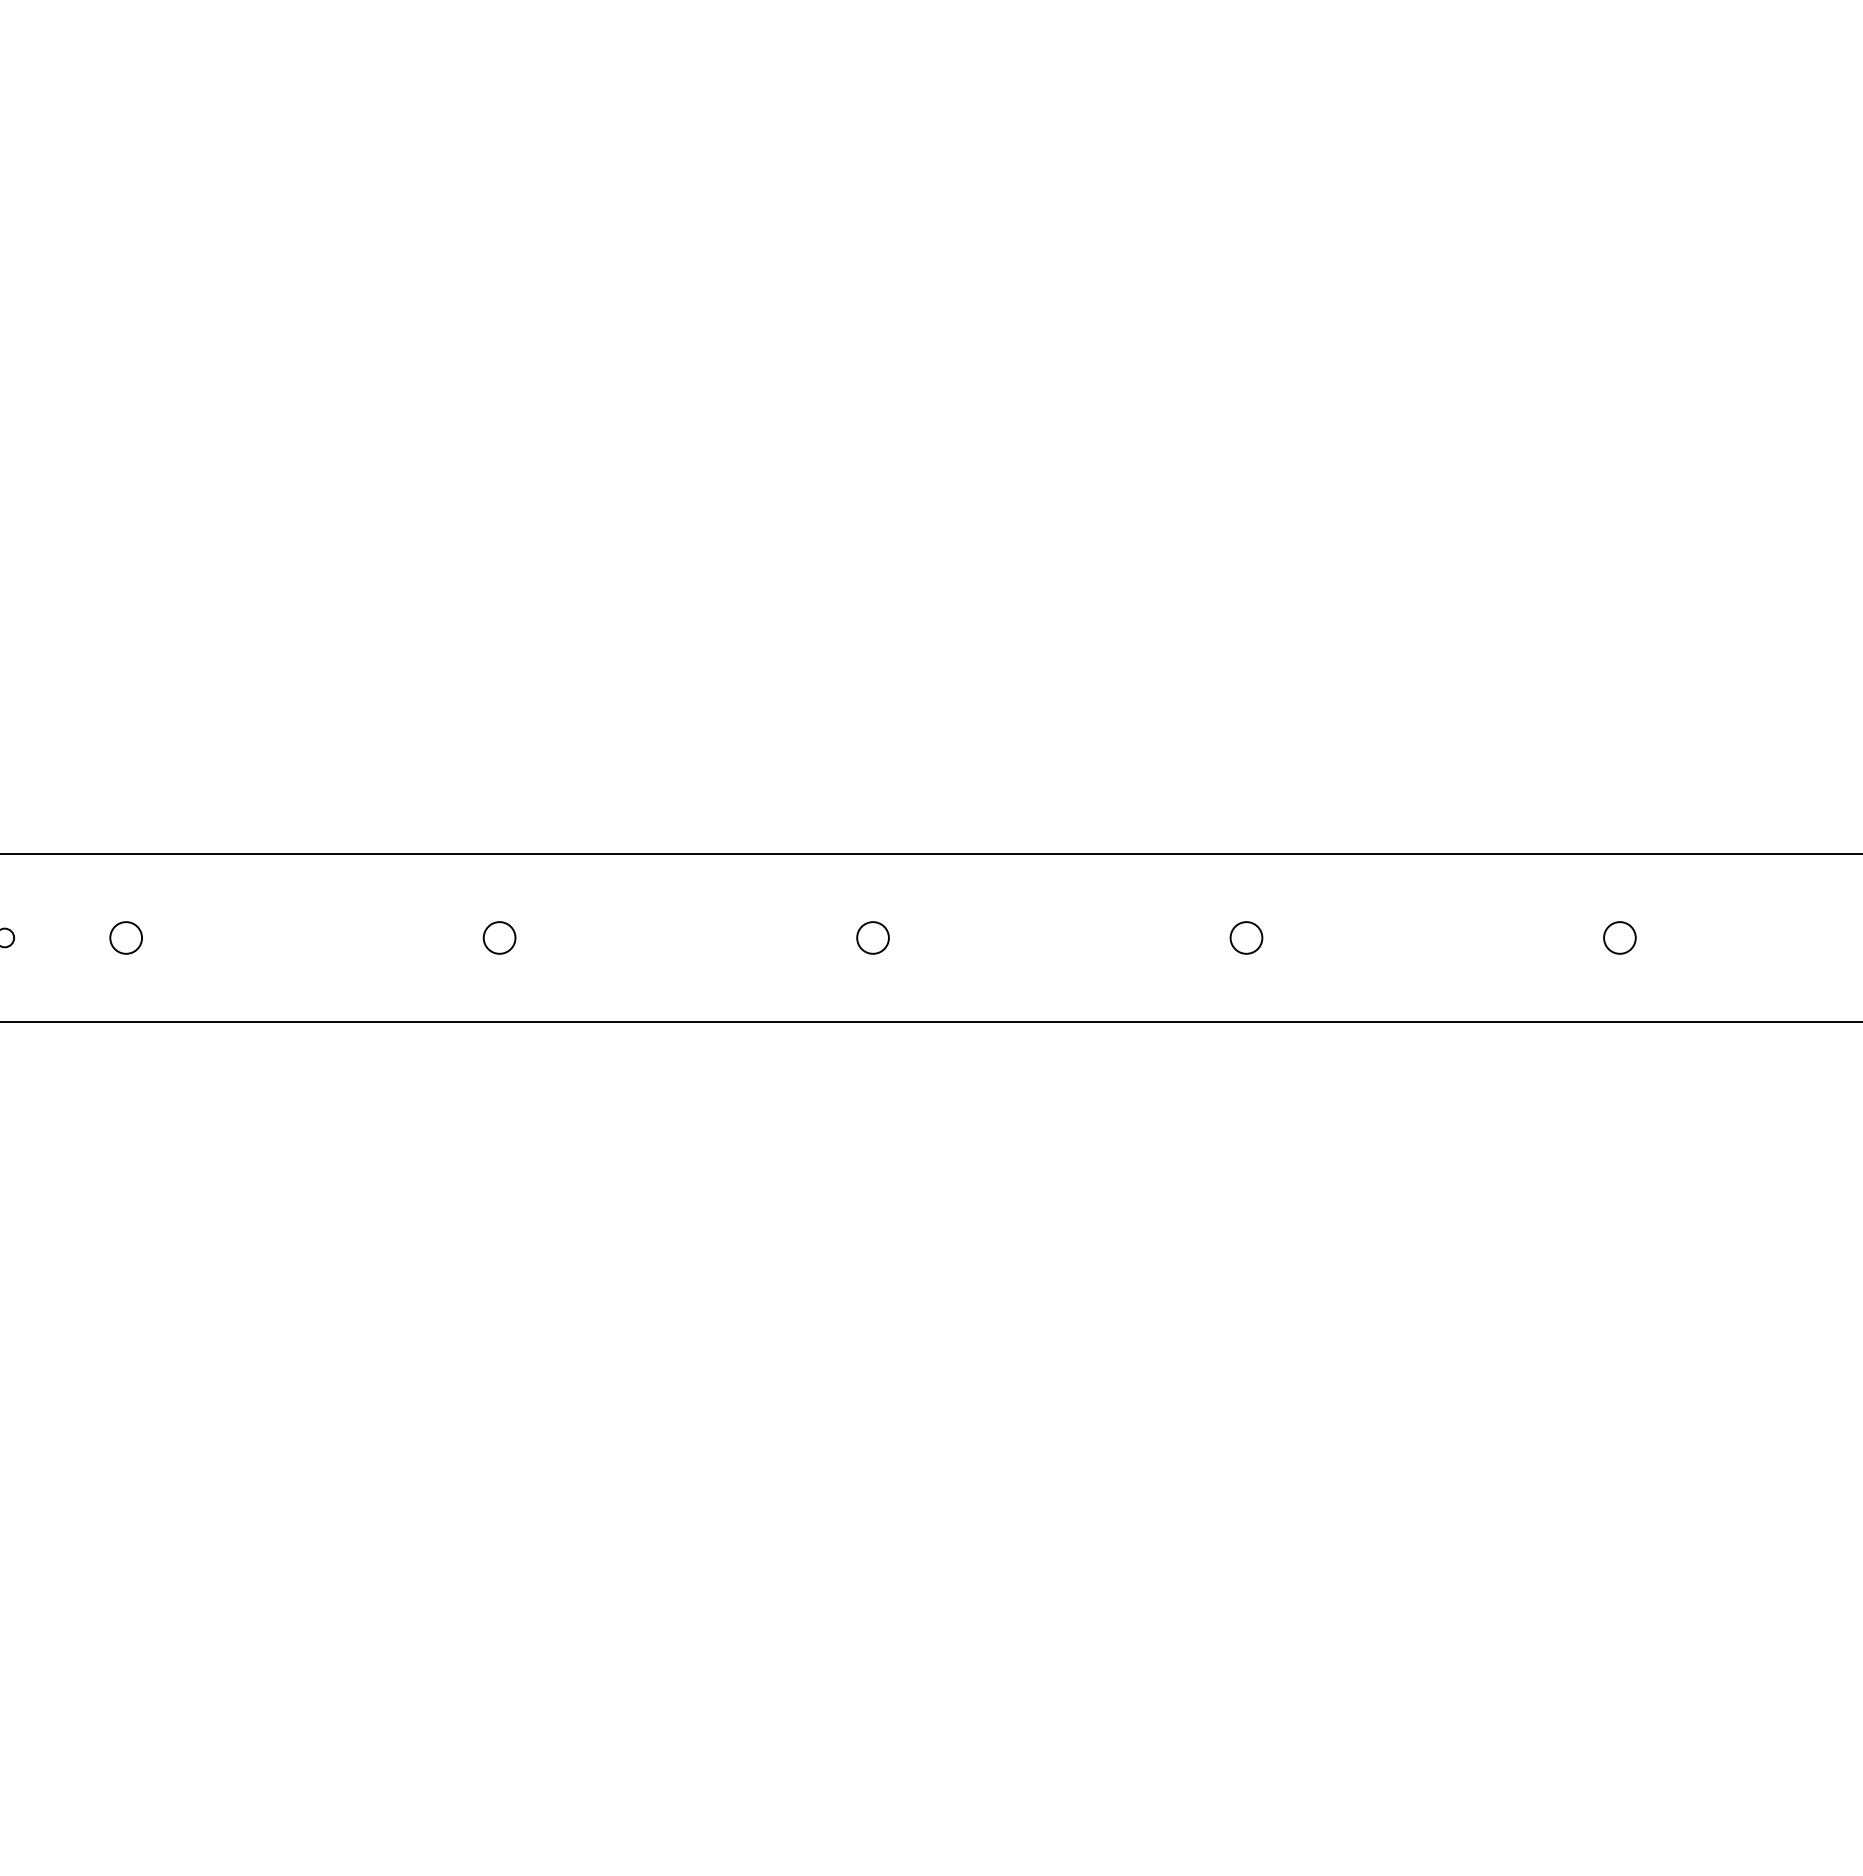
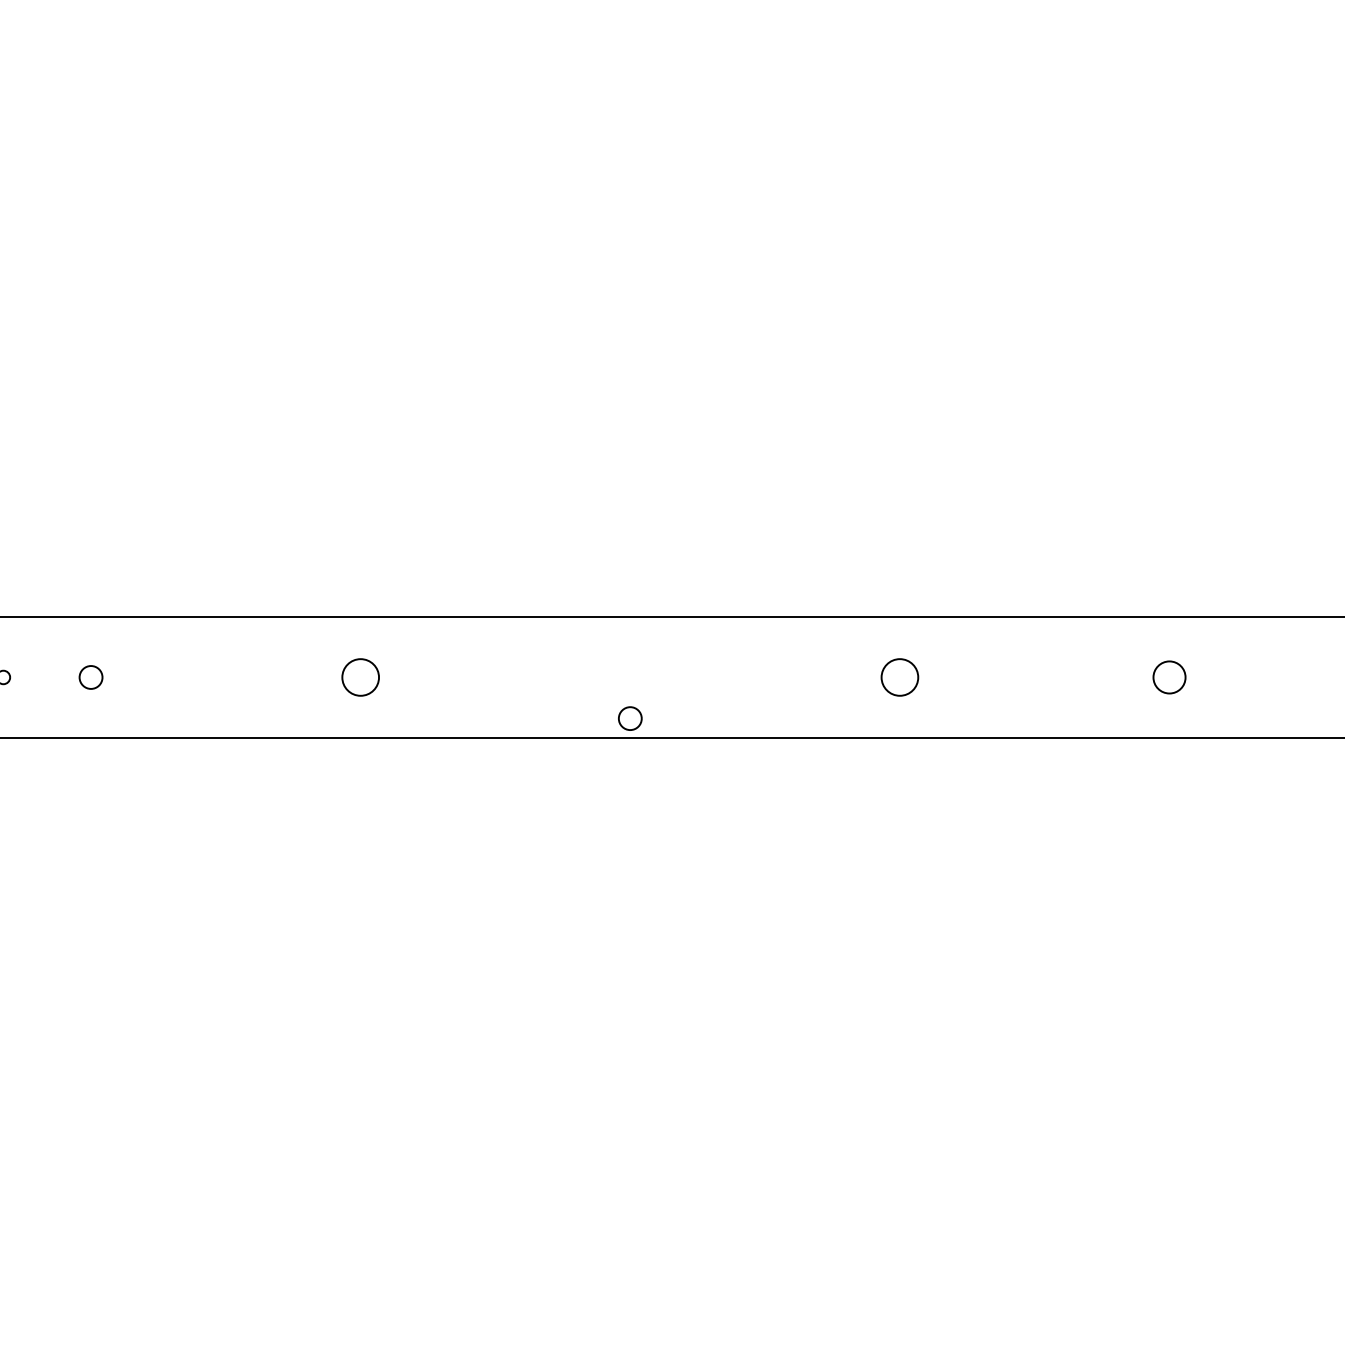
circle: (499, 937) -> (360, 677), size x1.6
circle: (872, 937) -> (629, 718), moved
circle: (1246, 937) -> (899, 677), size x1.6
circle: (1619, 937) -> (1169, 677), size x1.4

